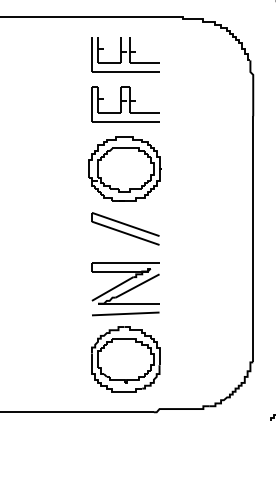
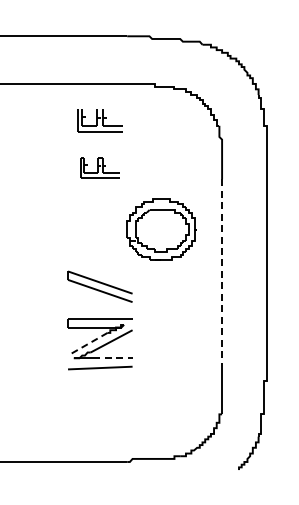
part: (124, 54) -> (99, 120), size x0.7
part: (124, 104) -> (99, 167), size x0.6
part: (124, 168) -> (161, 229), moved
line: (253, 213) -> (222, 272), solid -> dashed
line: (112, 289) -> (87, 344), solid -> dashed
line: (138, 303) -> (112, 358), solid -> dashed
part: (125, 358) -> (100, 410), removed

